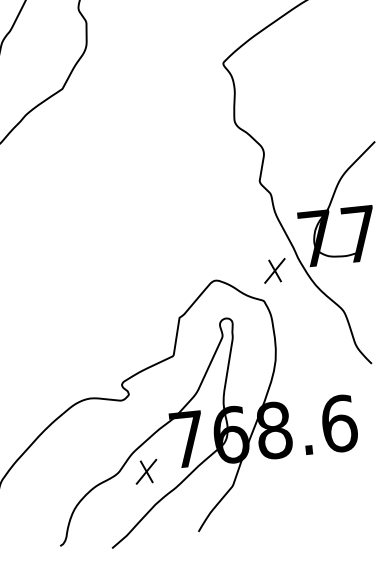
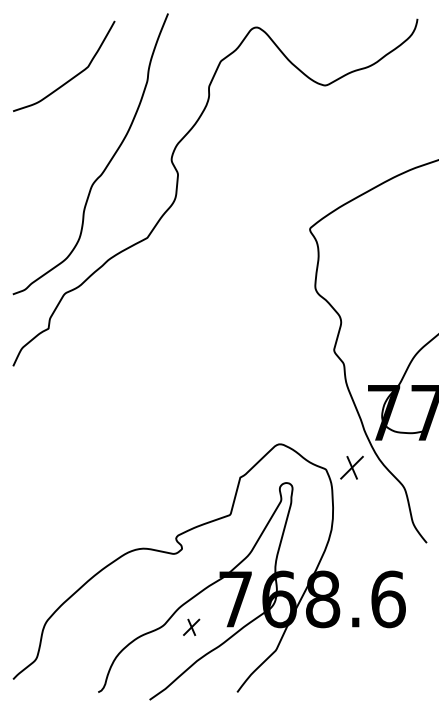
part: (274, 270) -> (351, 467), moved
part: (146, 471) -> (191, 627), size x0.7

